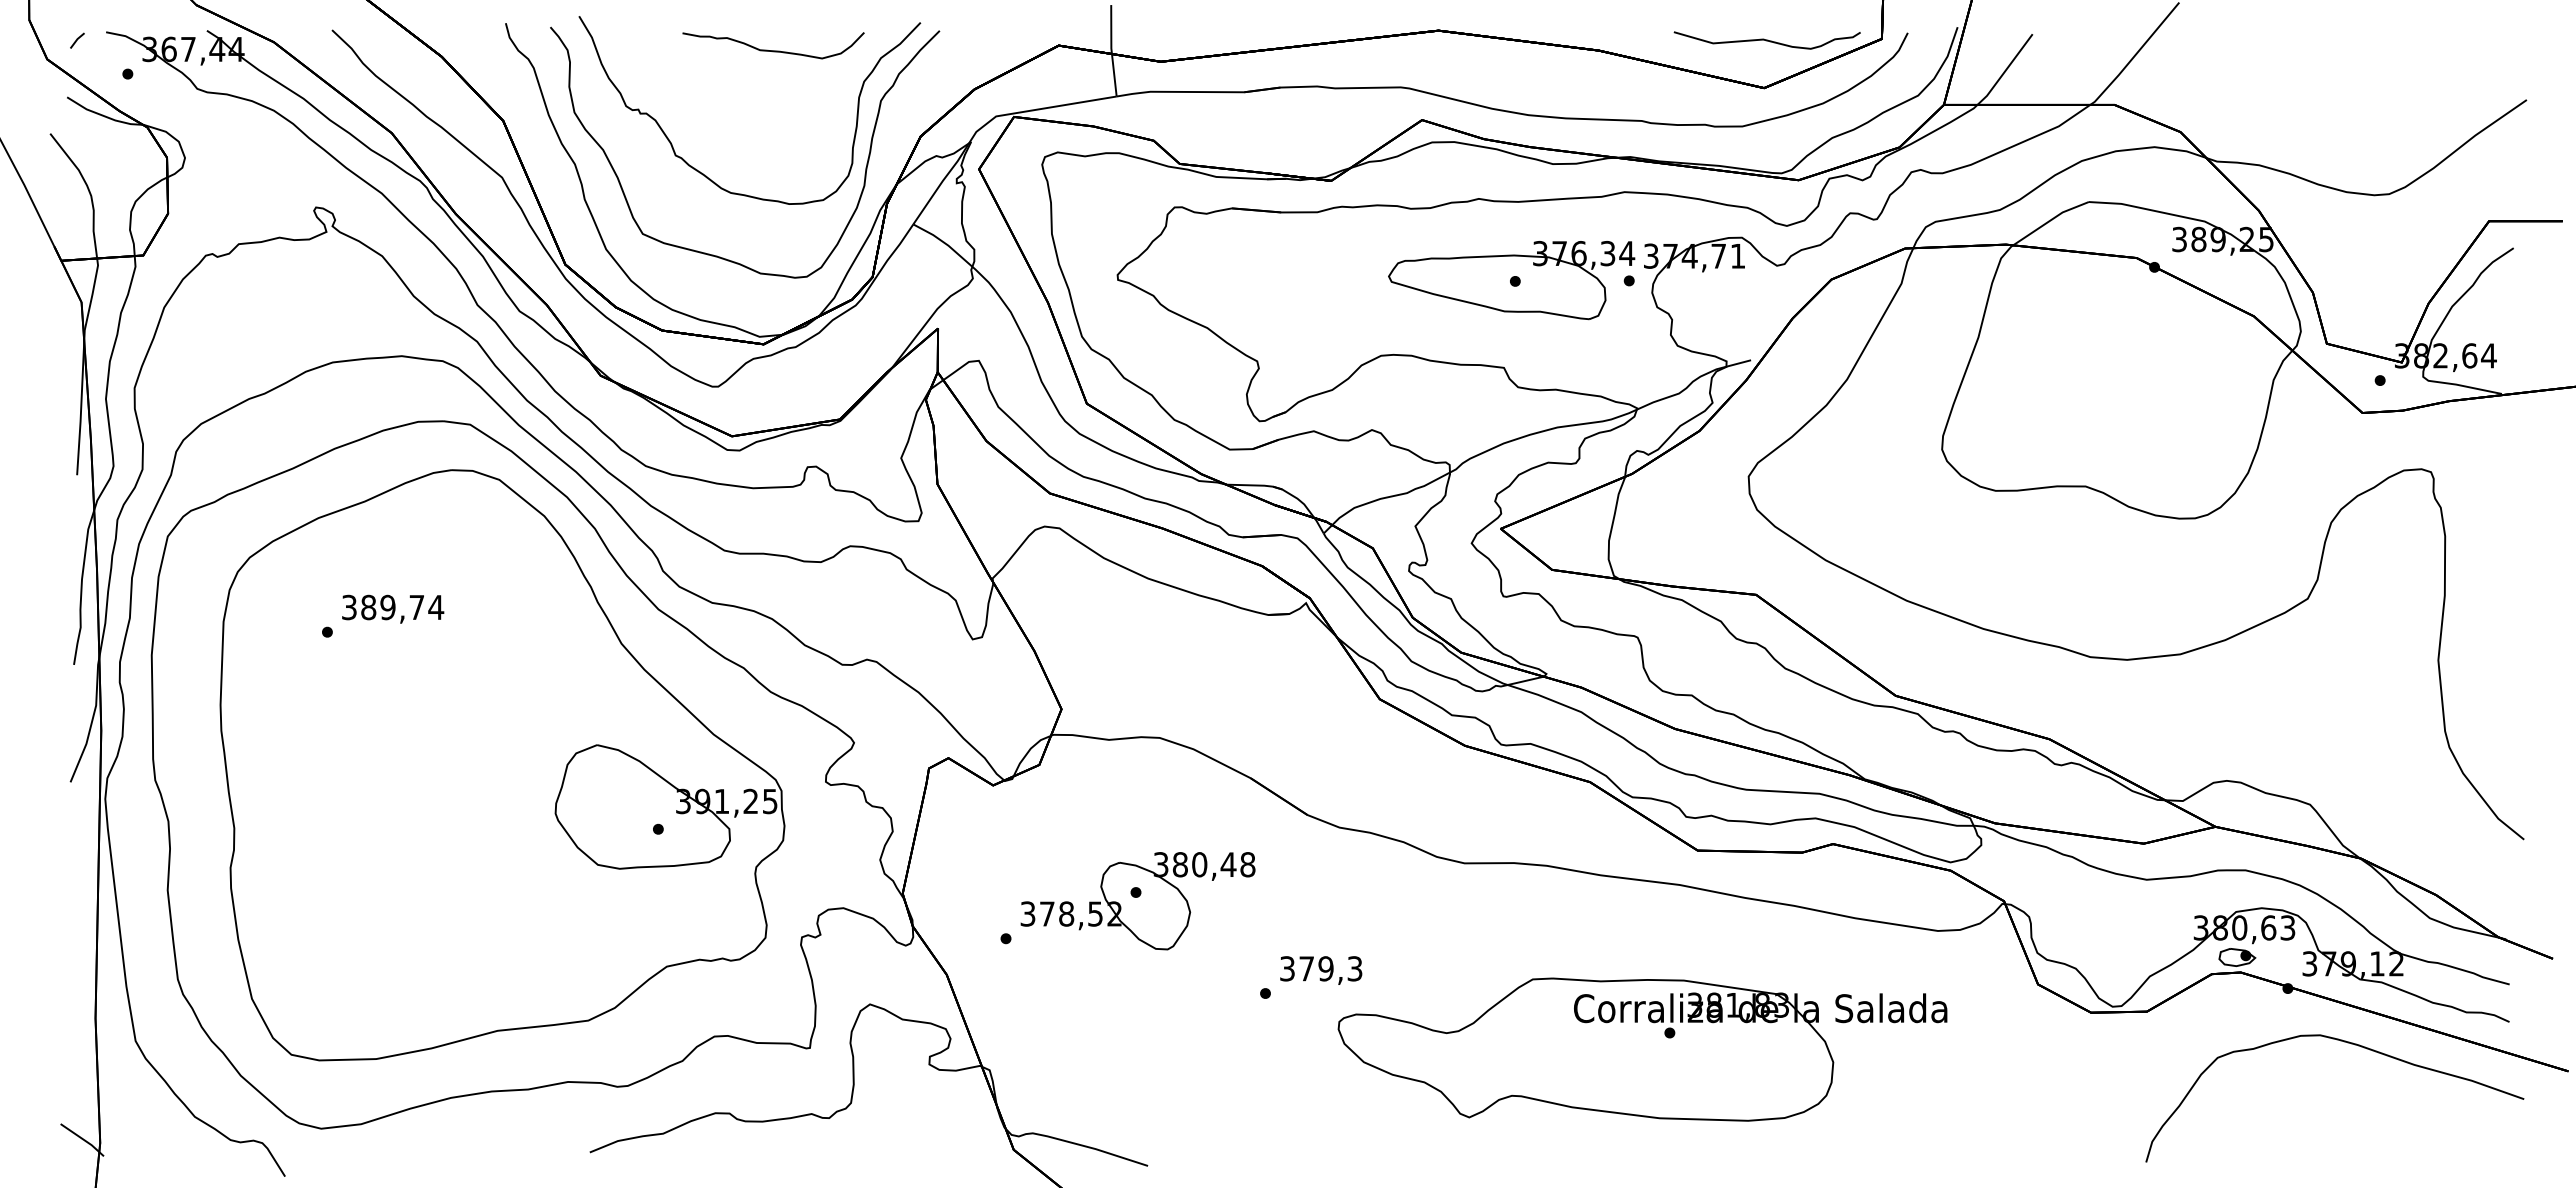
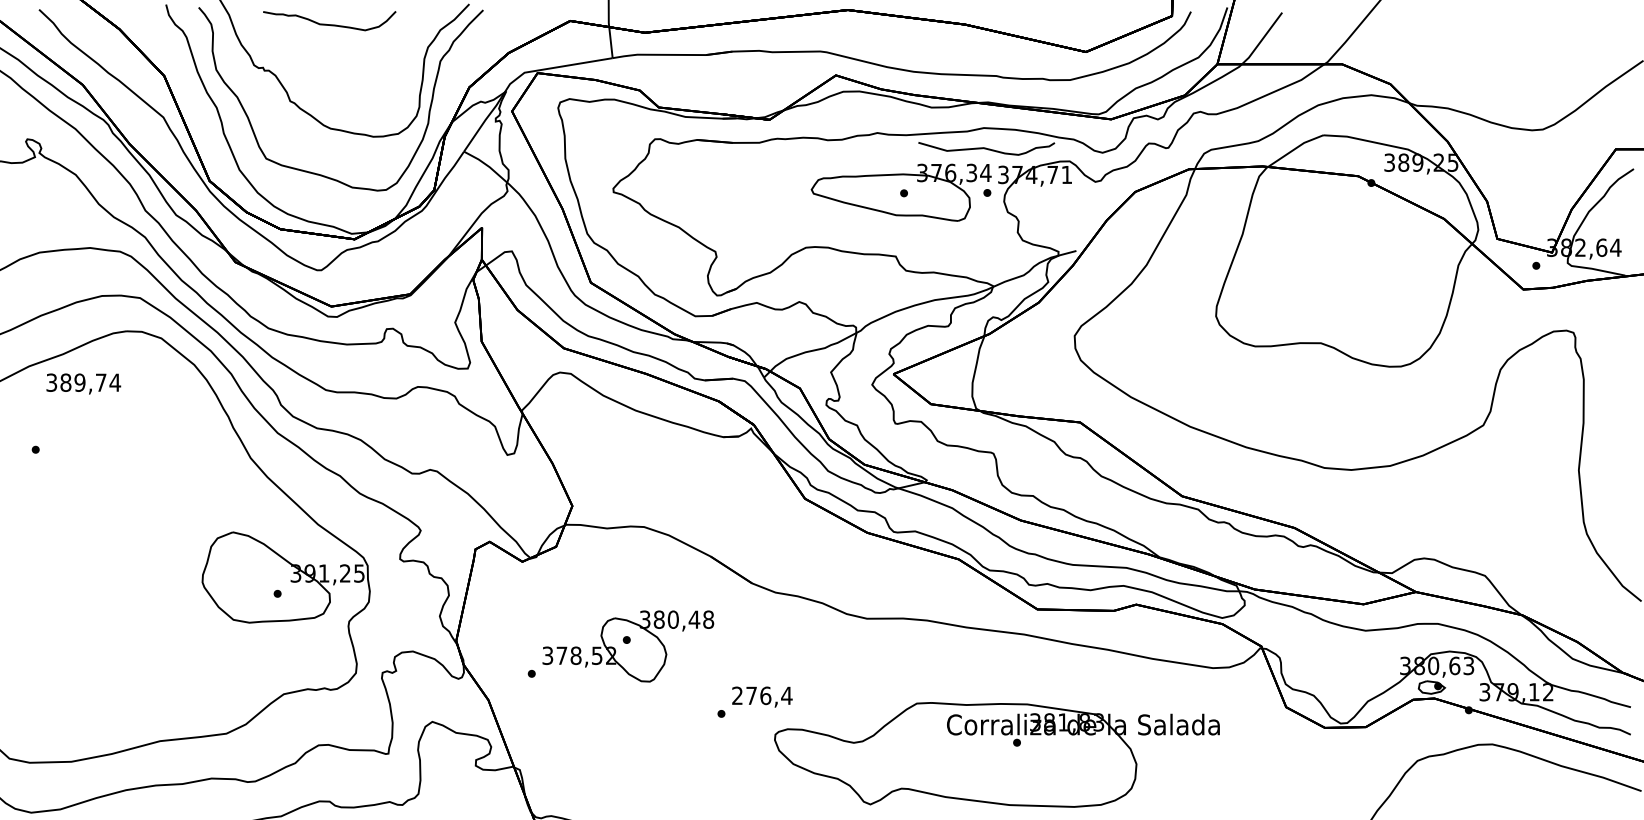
curve: (1766, 40) -> (986, 148), moved
curve: (773, 50) -> (329, 24), moved
text: (393, 608) -> (84, 383), moved
text: (1321, 968) -> (762, 695), 379,3 -> 276,4

